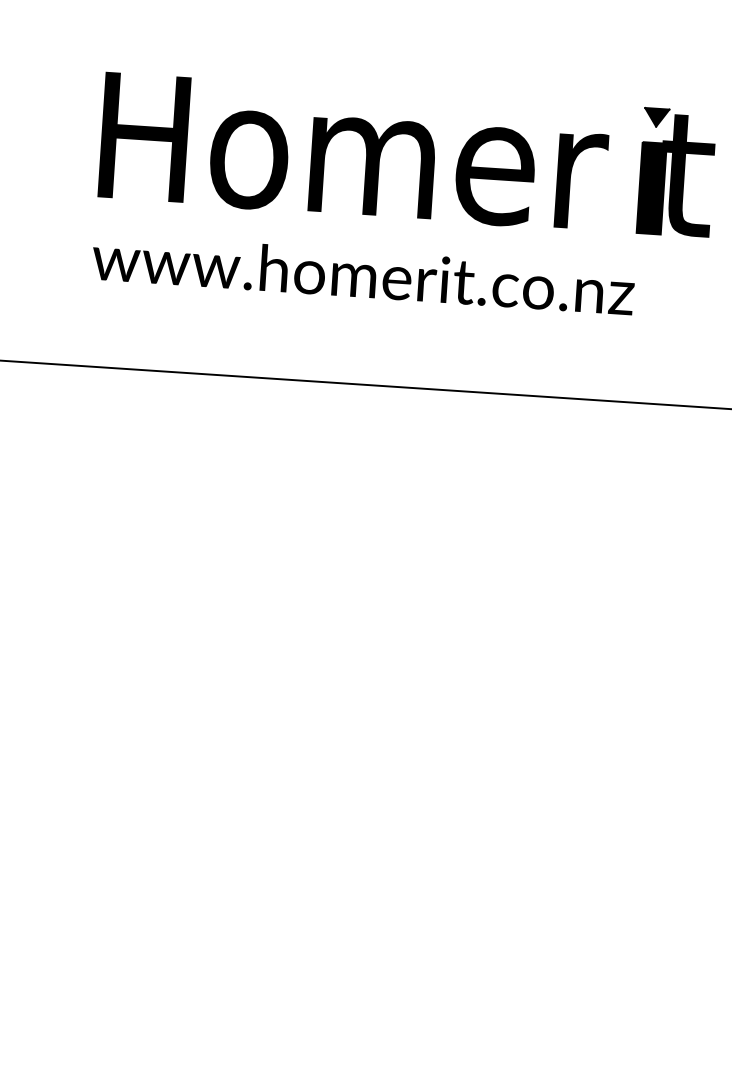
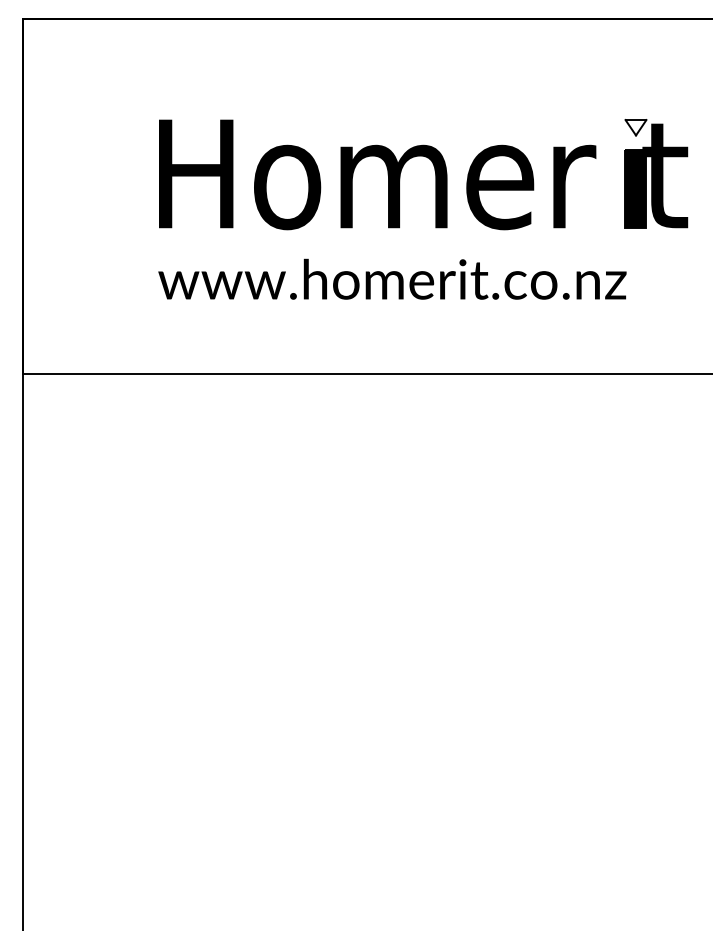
fill: (656, 117) -> (635, 127), removed

